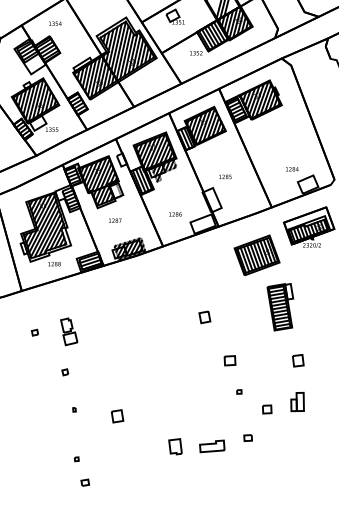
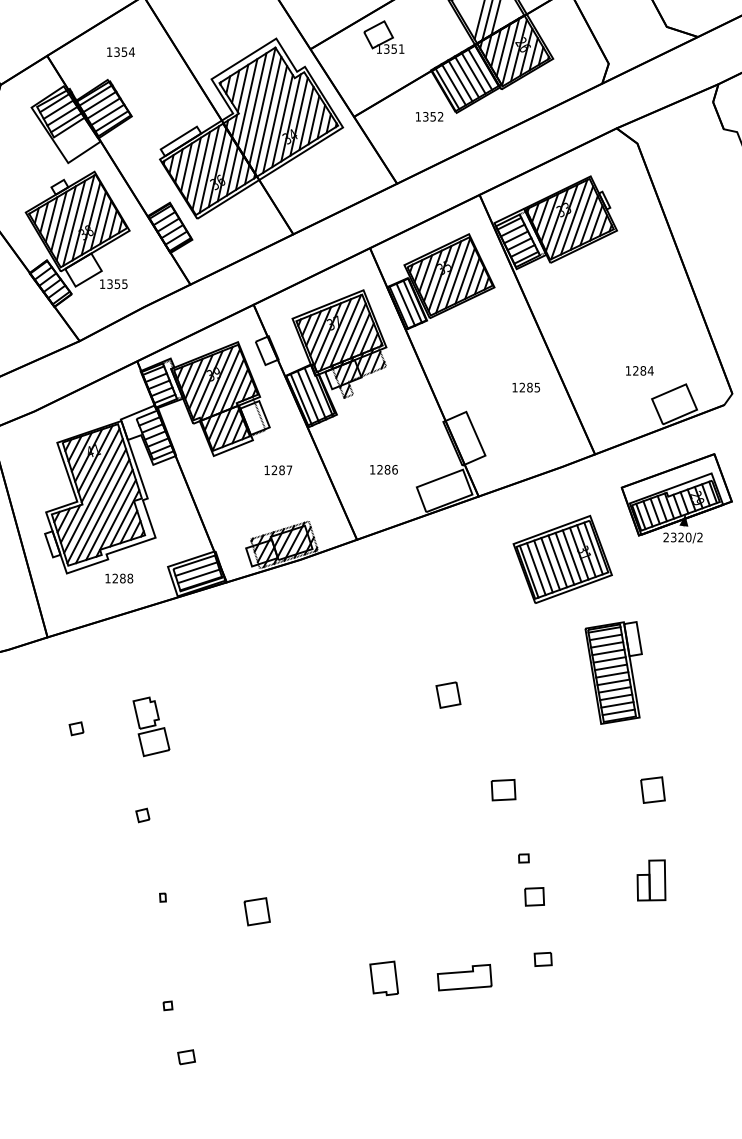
text: (225, 176) -> (526, 386), moved
text: (115, 220) -> (279, 469), moved
part: (267, 409) -> (535, 896), moved

